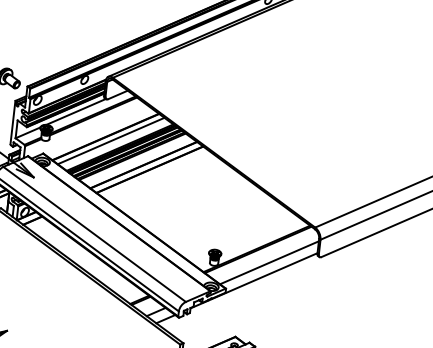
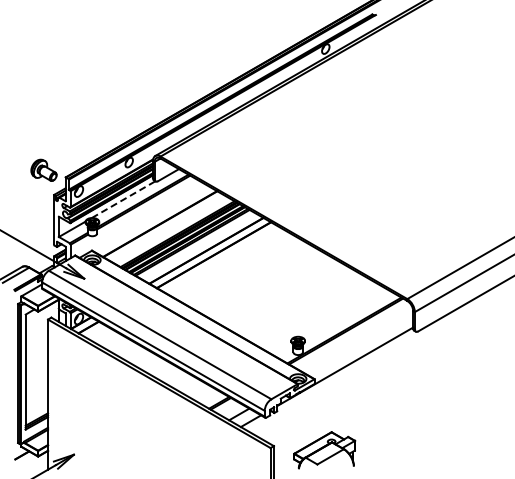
line: (76, 111) -> (123, 199), solid -> dashed
line: (110, 140) -> (166, 227), removed
line: (269, 262) -> (360, 344), removed

